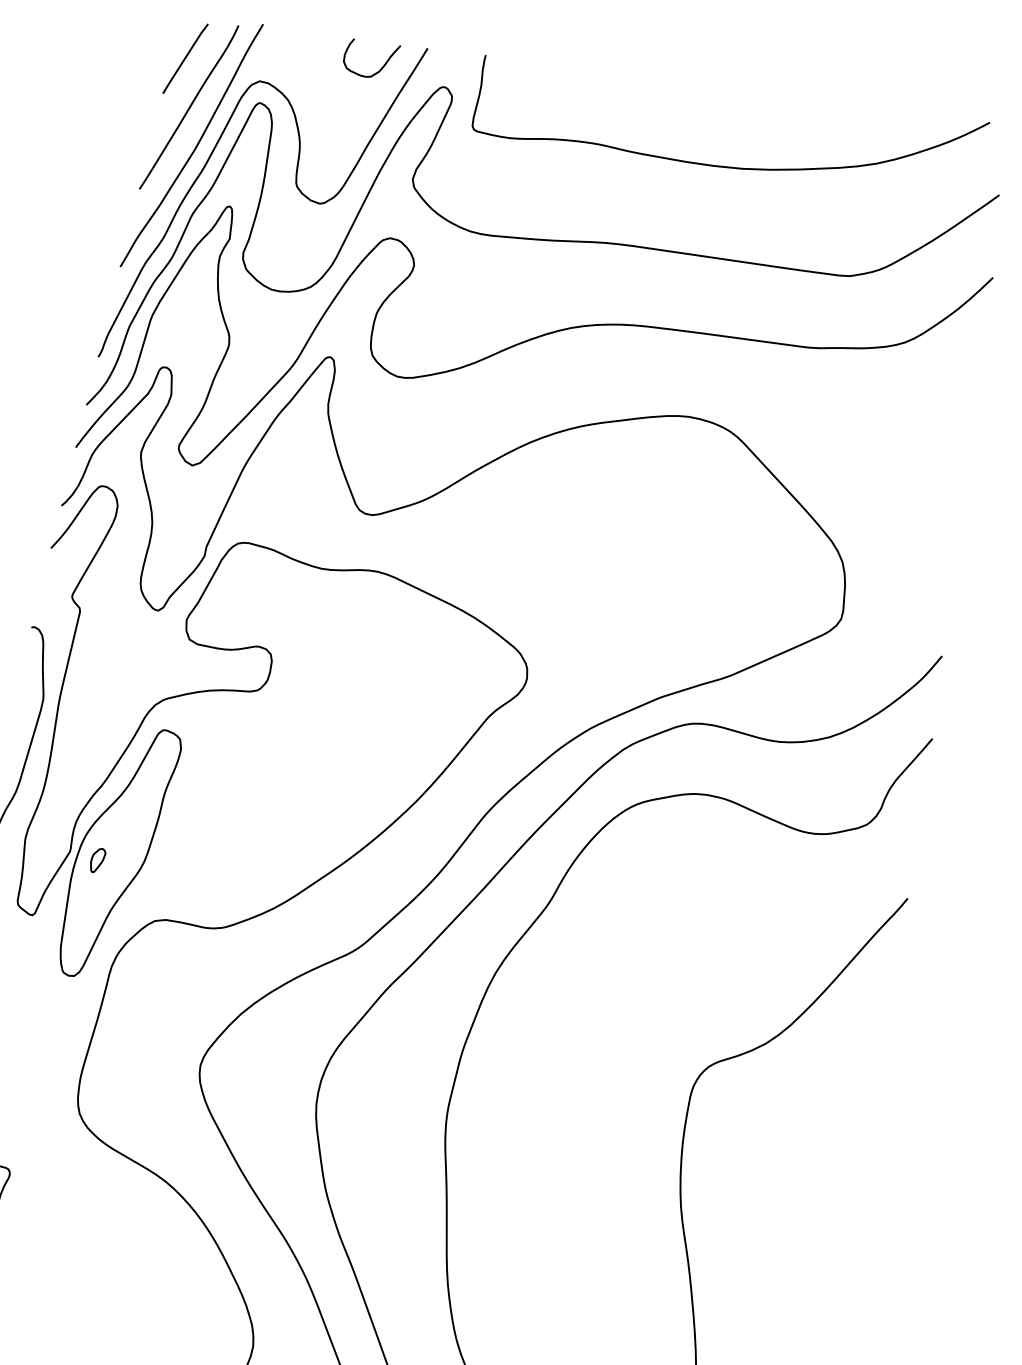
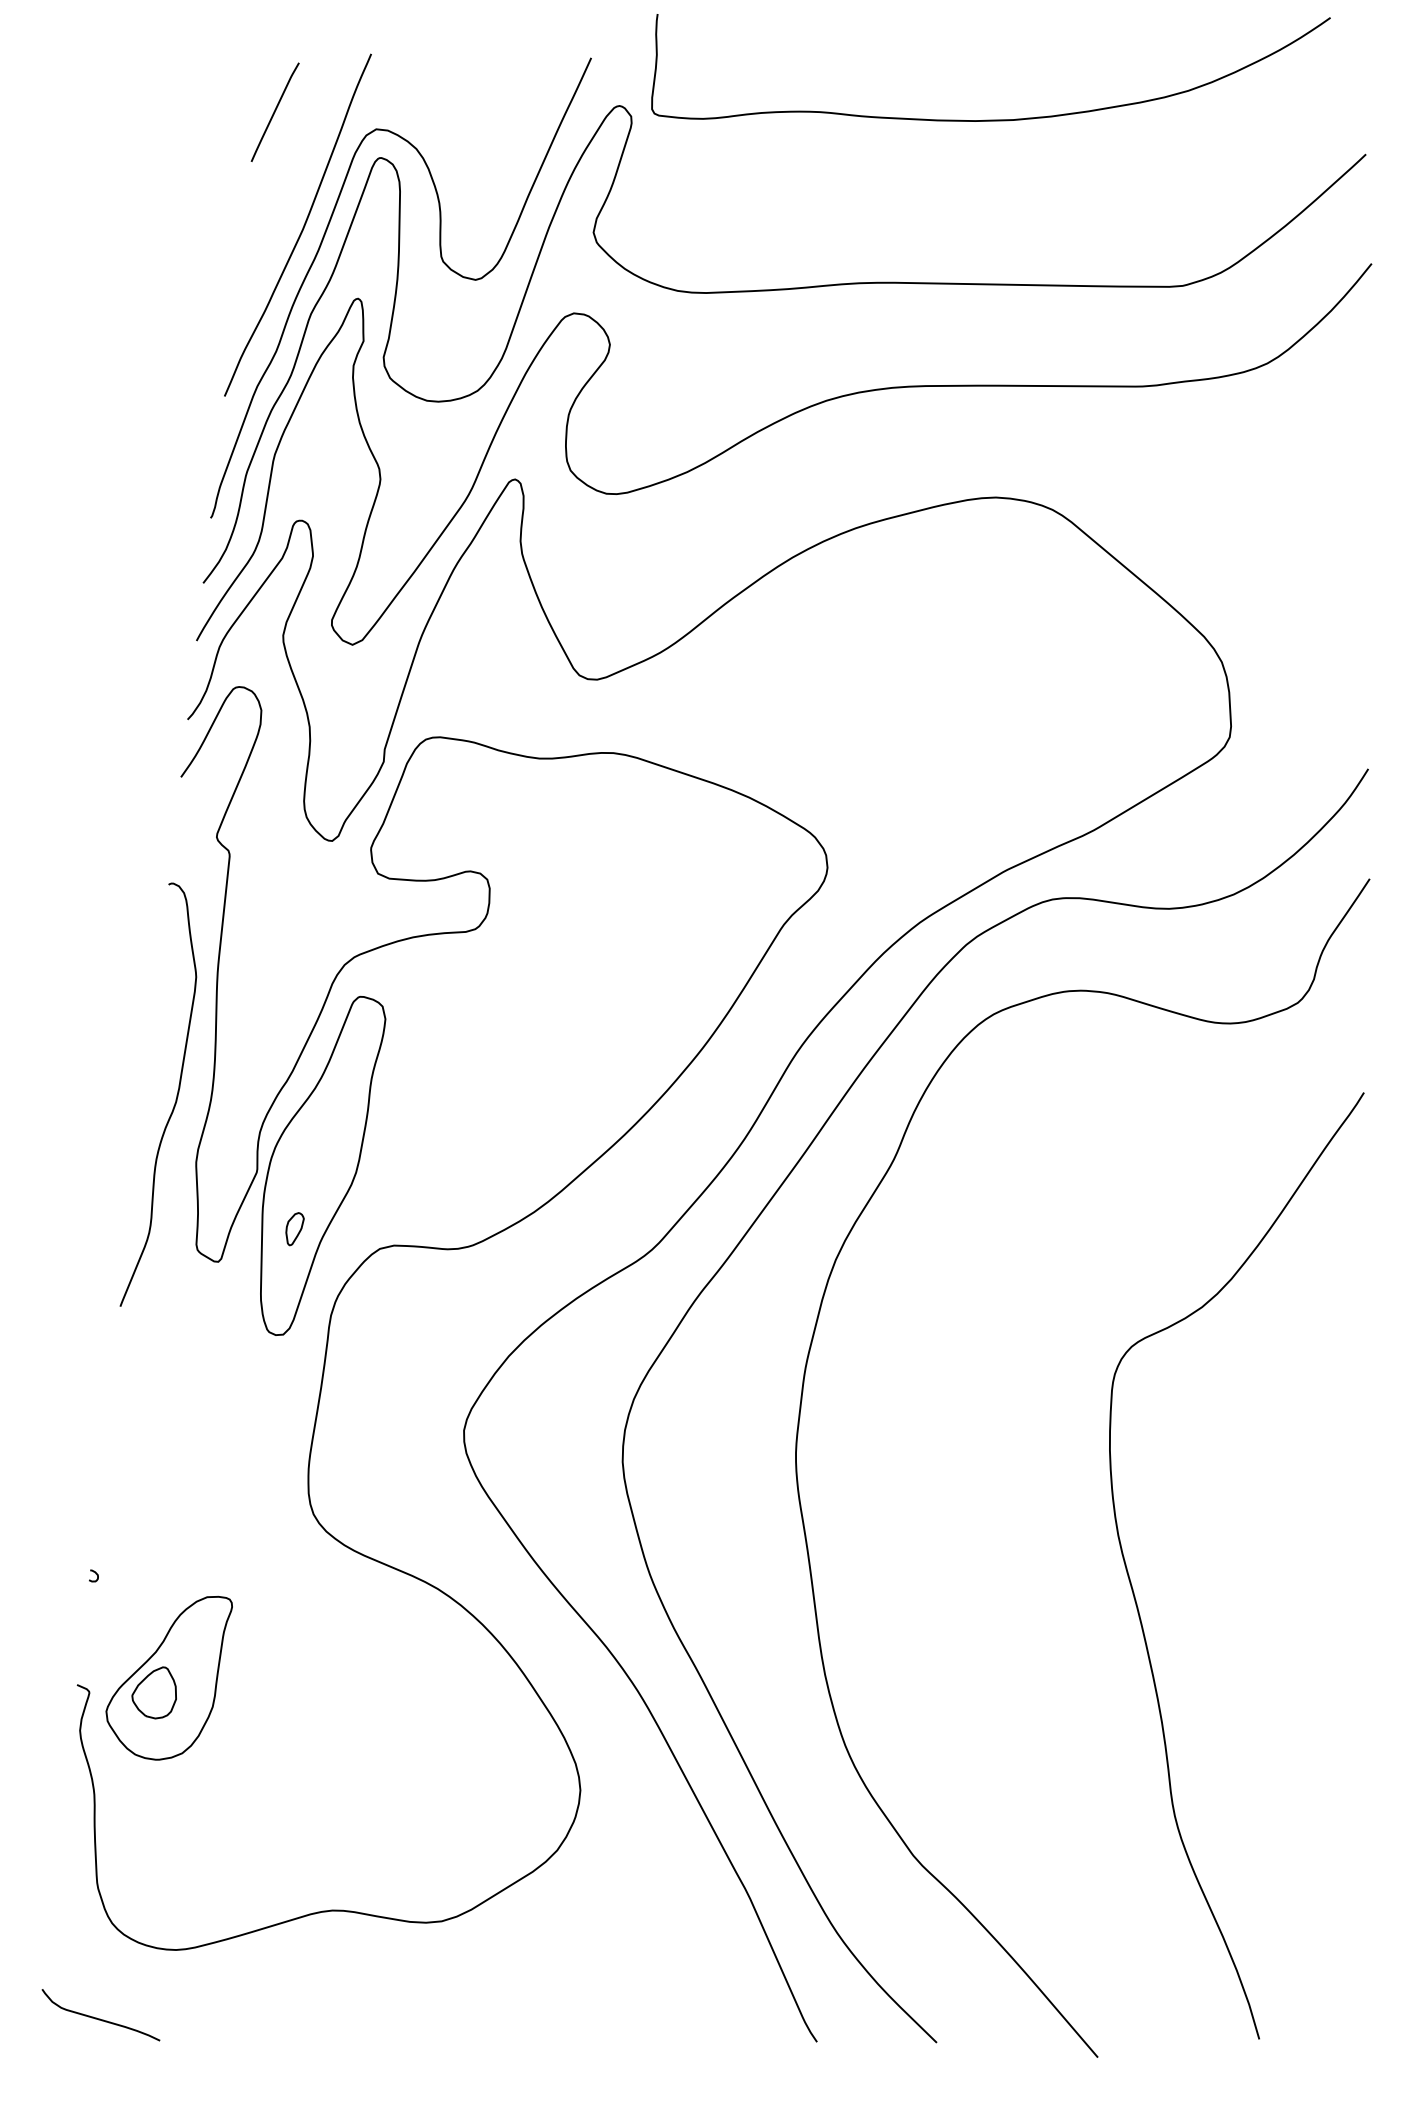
curve: (381, 68) -> (533, 91), removed
curve: (189, 107) -> (288, 175), removed
curve: (725, 166) -> (990, 119), moved
part: (97, 860) -> (294, 1229), moved

